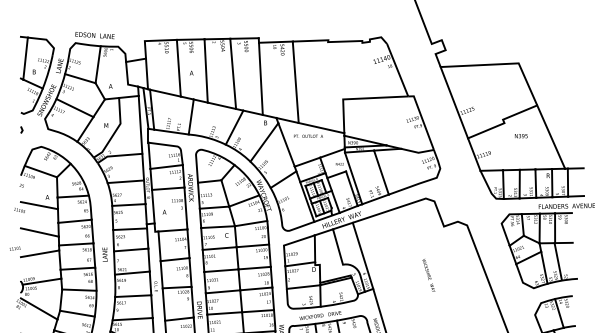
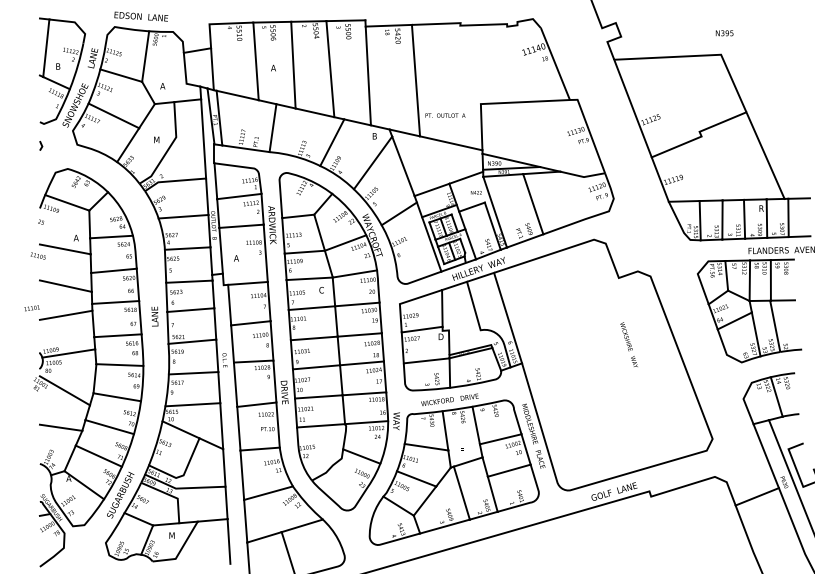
text: (308, 136) -> (445, 115), moved
text: (521, 136) -> (724, 33), moved
text: (428, 275) -> (628, 344), moved

